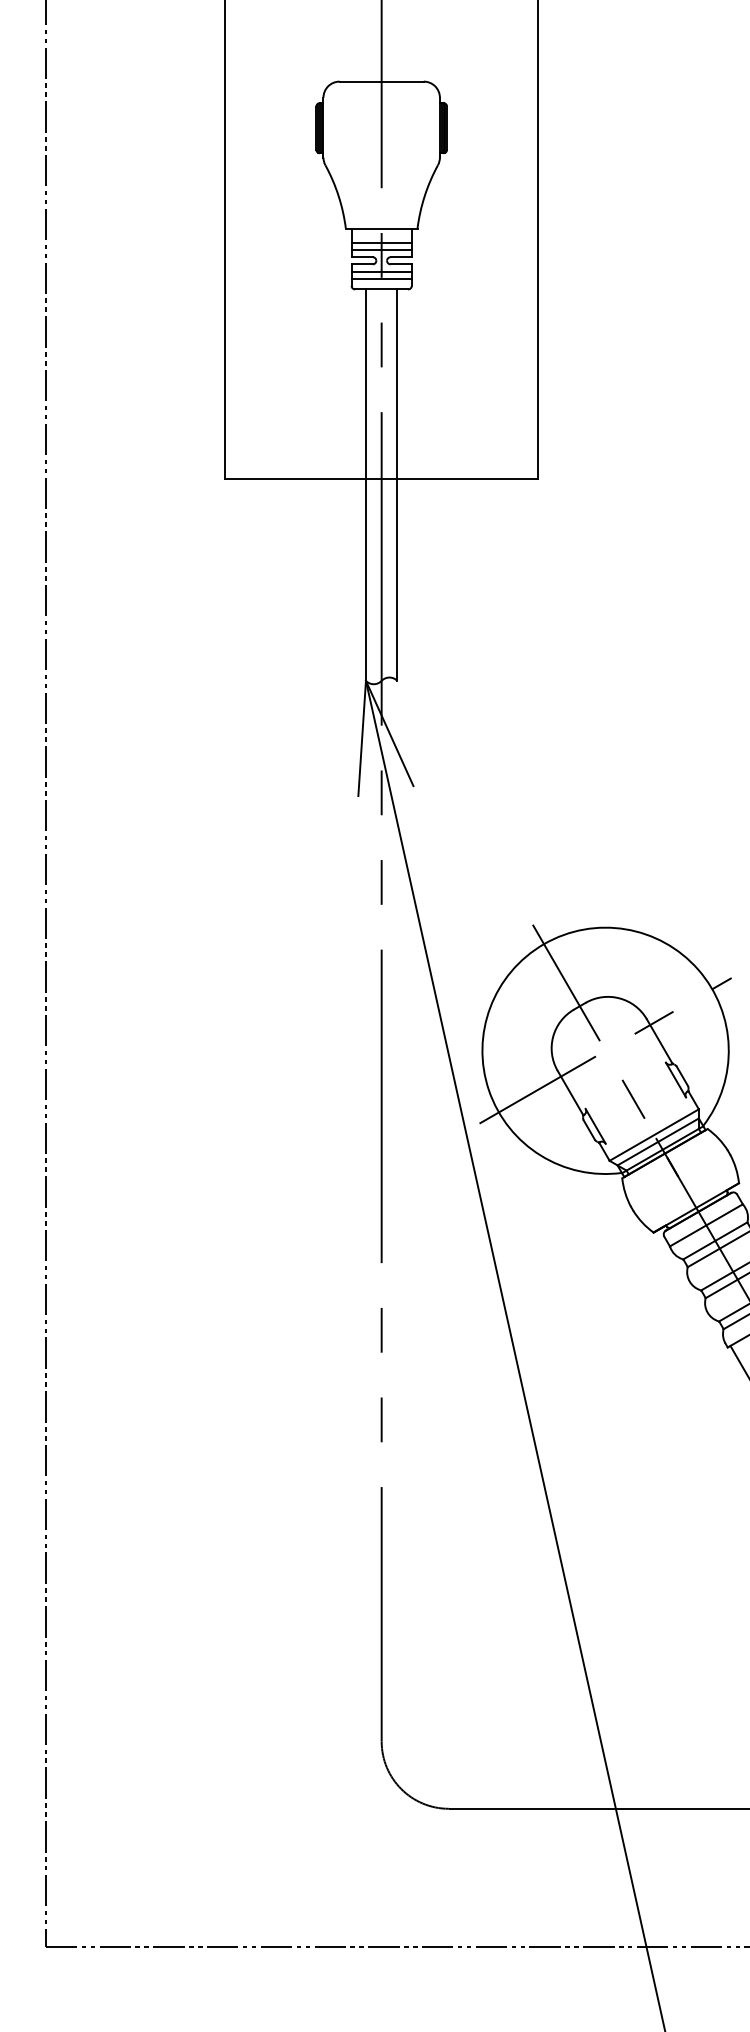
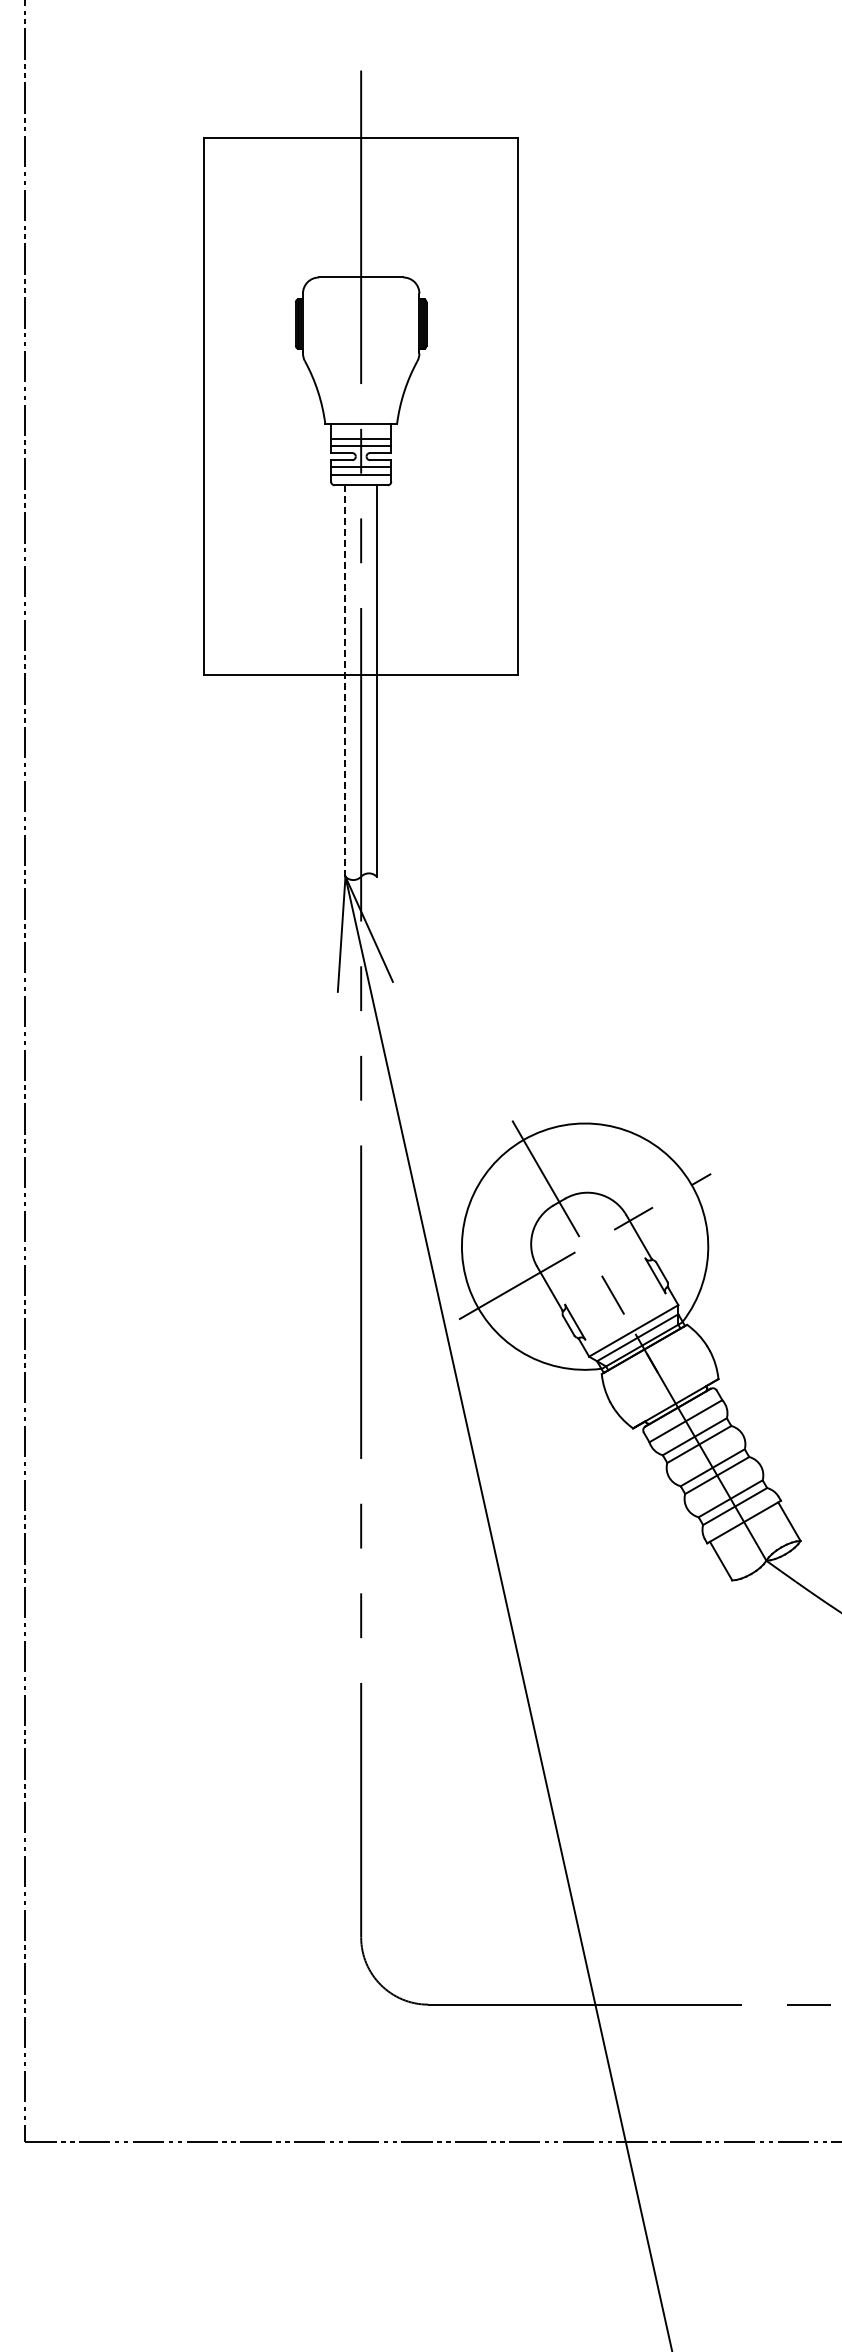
line: (366, 485) -> (345, 681), solid -> dashed

